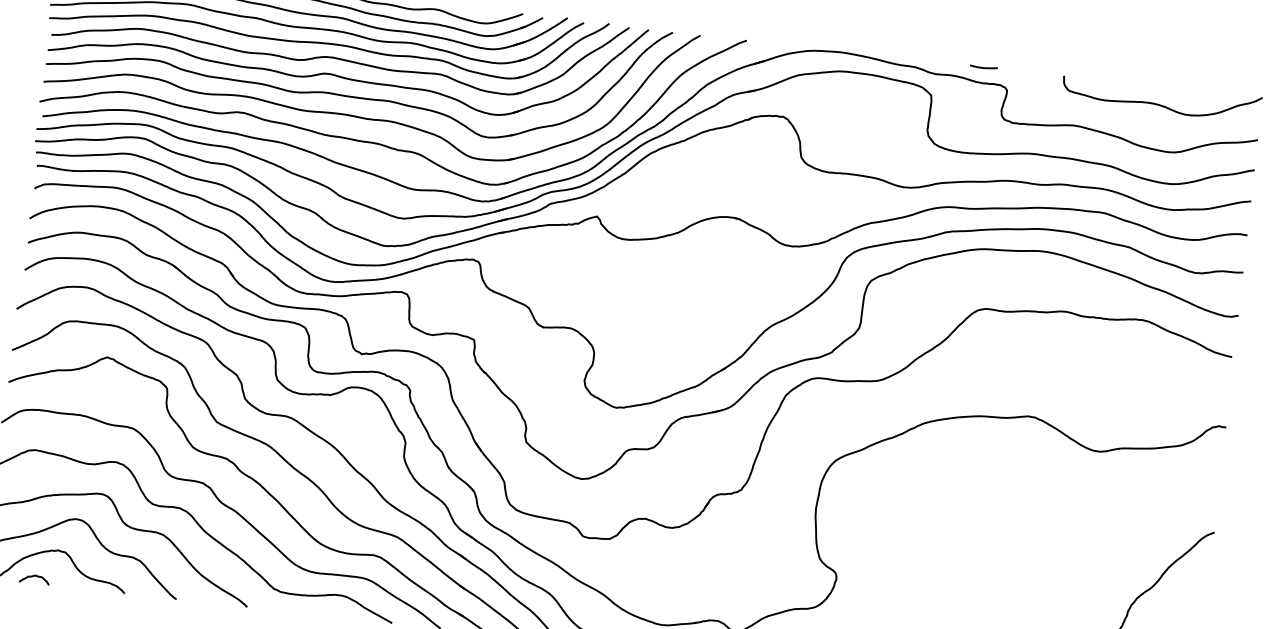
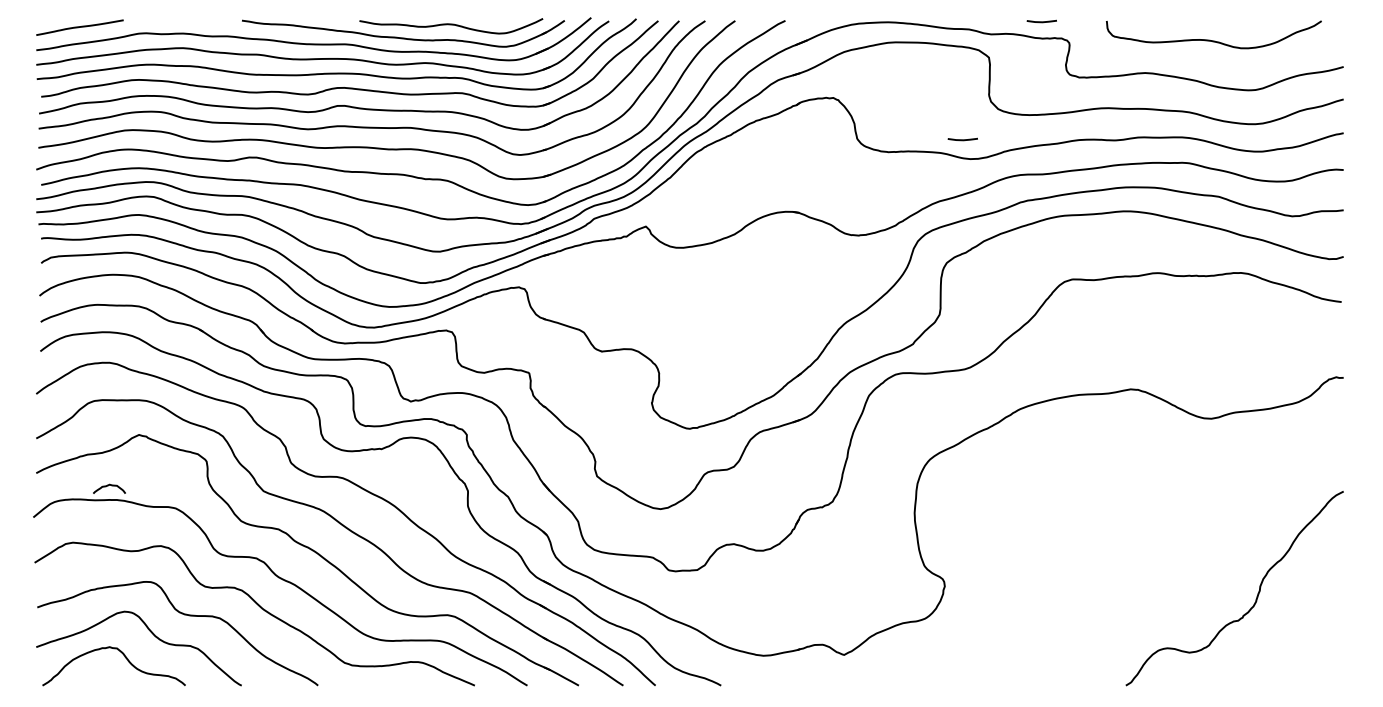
curve: (1160, 104) -> (1213, 40), moved
line: (898, 168) -> (962, 139), added
curve: (33, 576) -> (108, 486), moved

